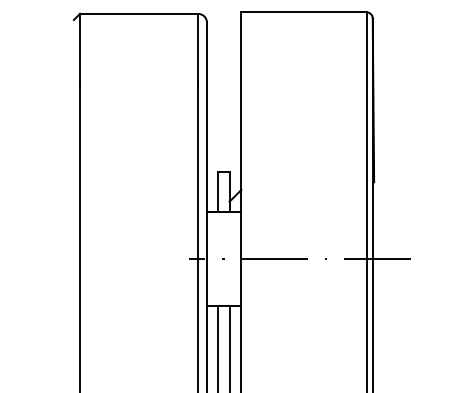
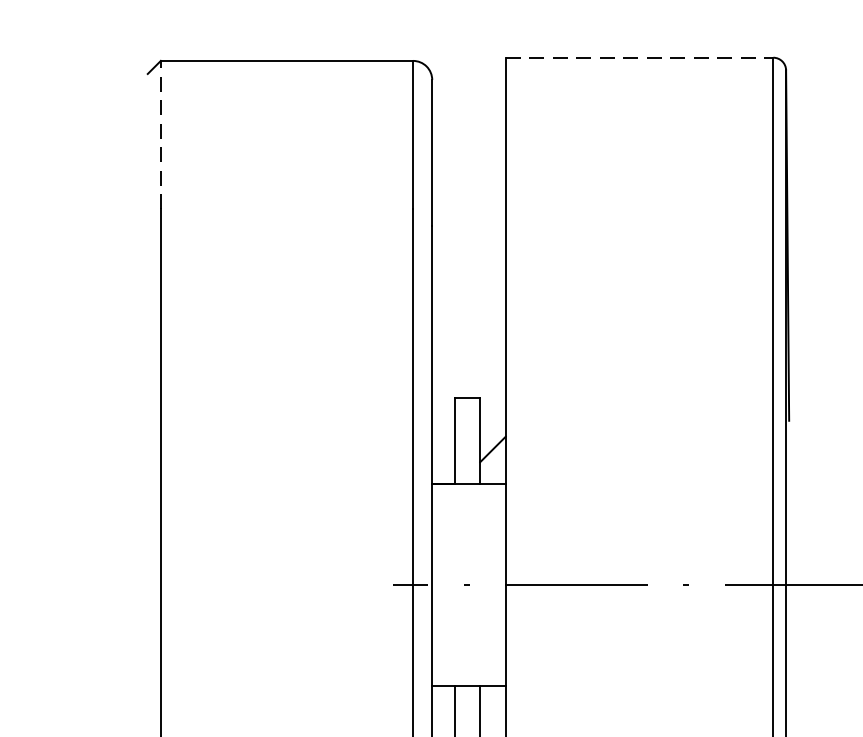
line: (304, 12) -> (640, 57), solid -> dashed
line: (80, 48) -> (161, 134), solid -> dashed

